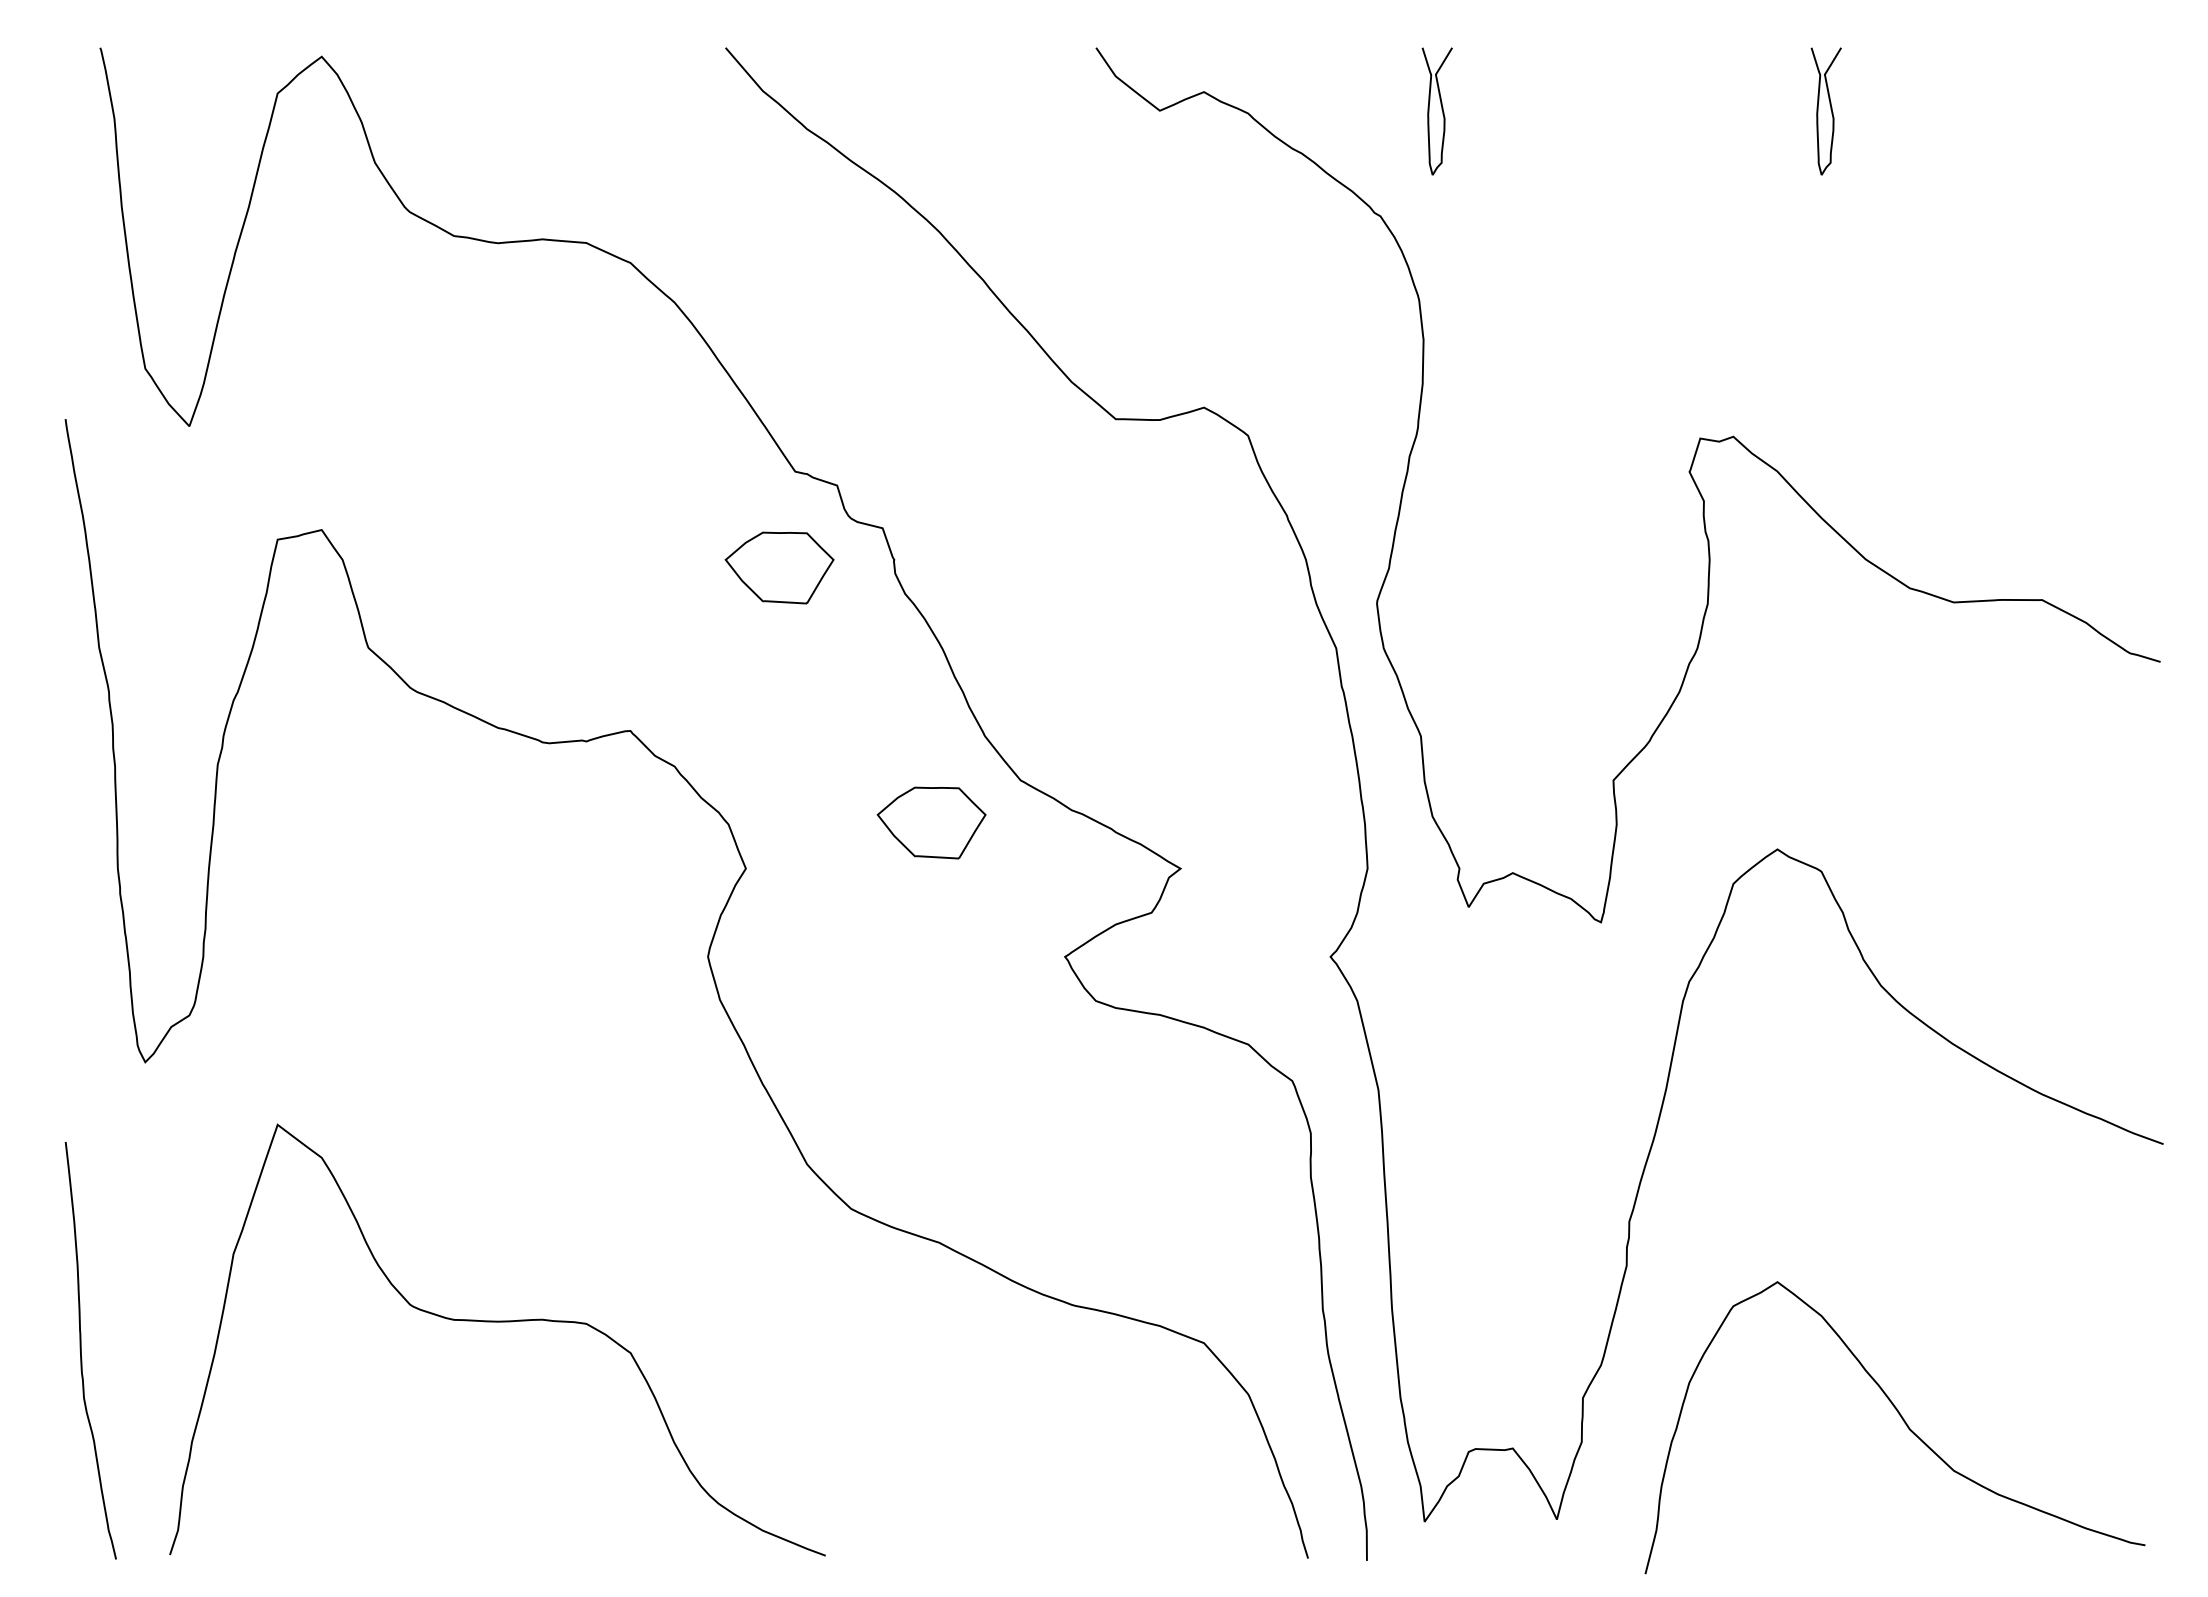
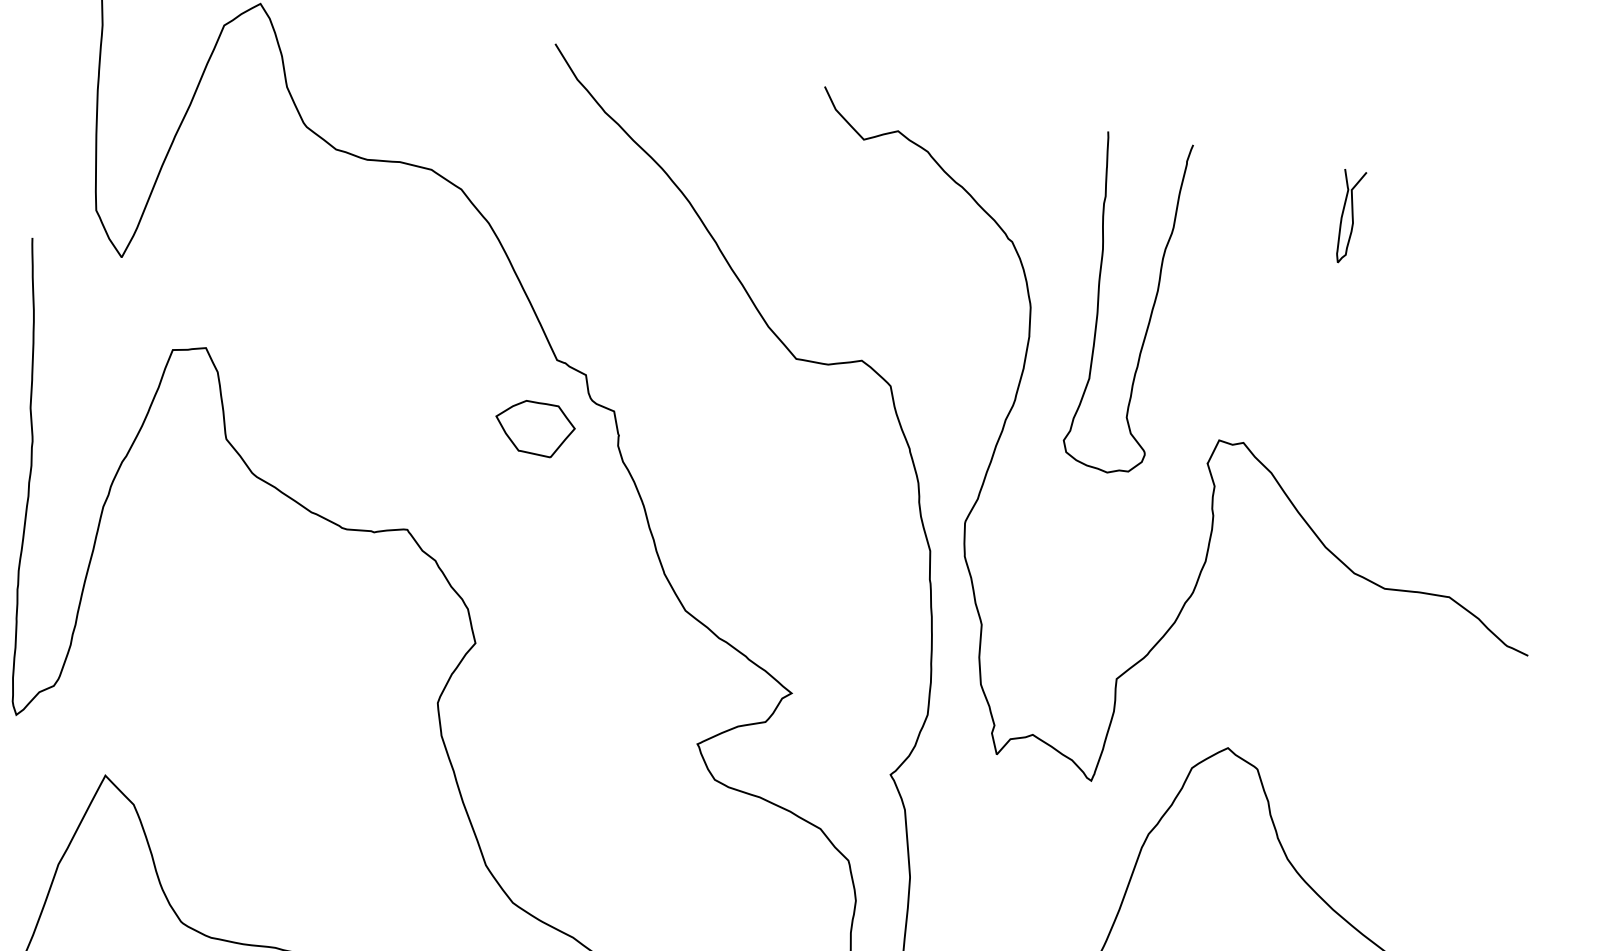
curve: (1441, 109) -> (1068, 171), removed
curve: (1509, 276) -> (1099, 300), added
part: (931, 822) -> (615, 631), removed

